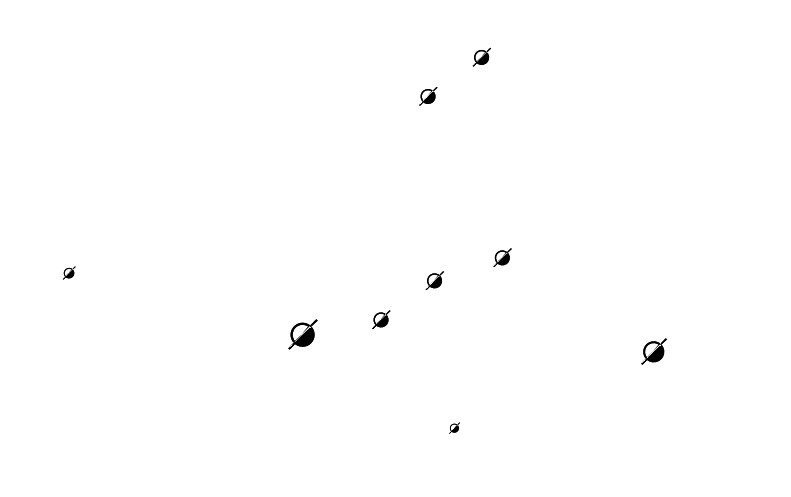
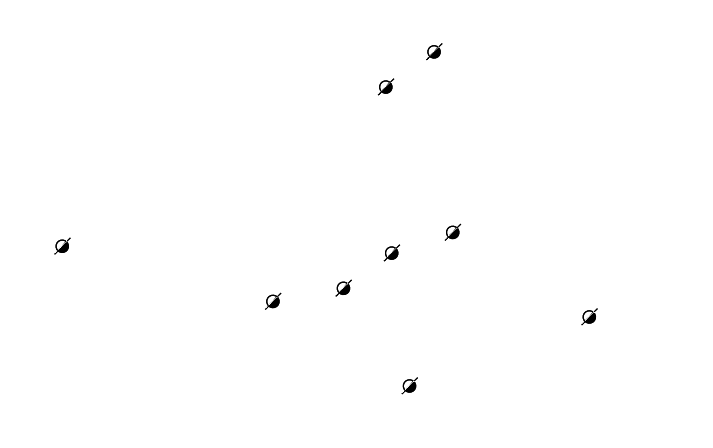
part: (69, 272) -> (62, 245), size x1.43
part: (302, 333) -> (272, 300), size x0.62
part: (654, 351) -> (589, 316), size x0.71
part: (454, 427) -> (409, 385), size x1.67

